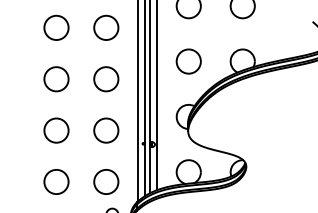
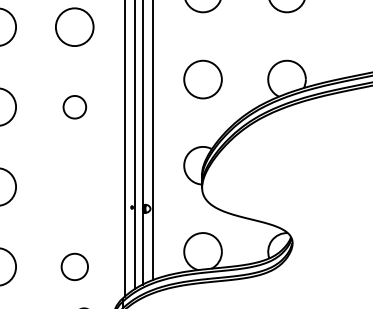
circle: (106, 79) -> (75, 107), size x0.6
circle: (106, 130) -> (75, 186), removed
circle: (106, 181) -> (75, 266), size x0.7

